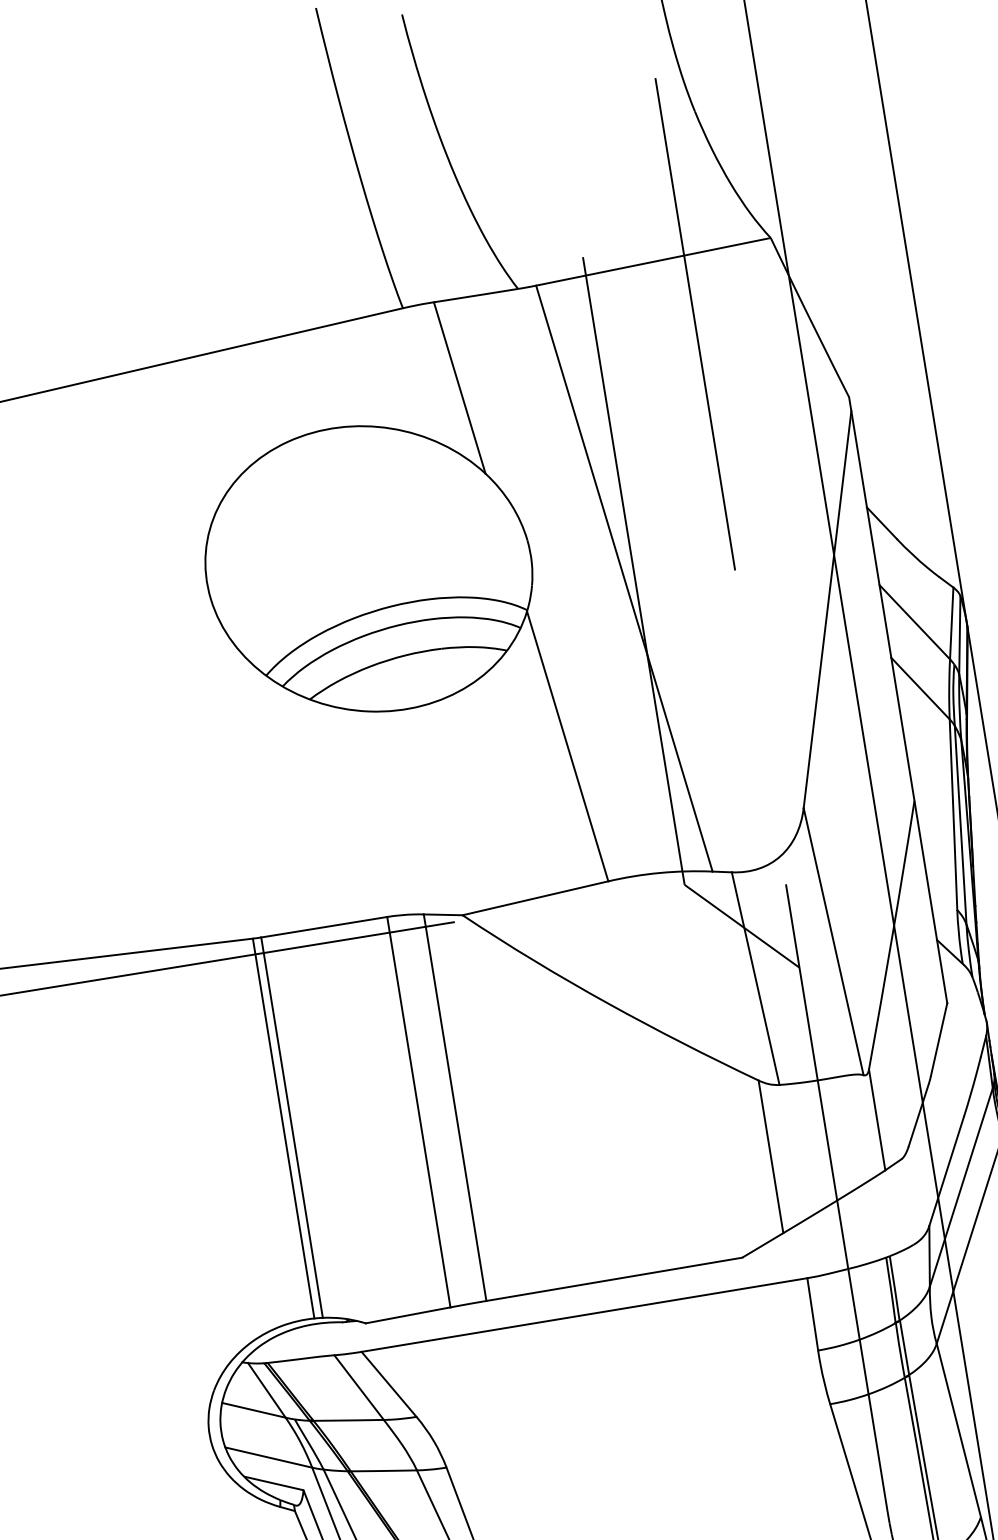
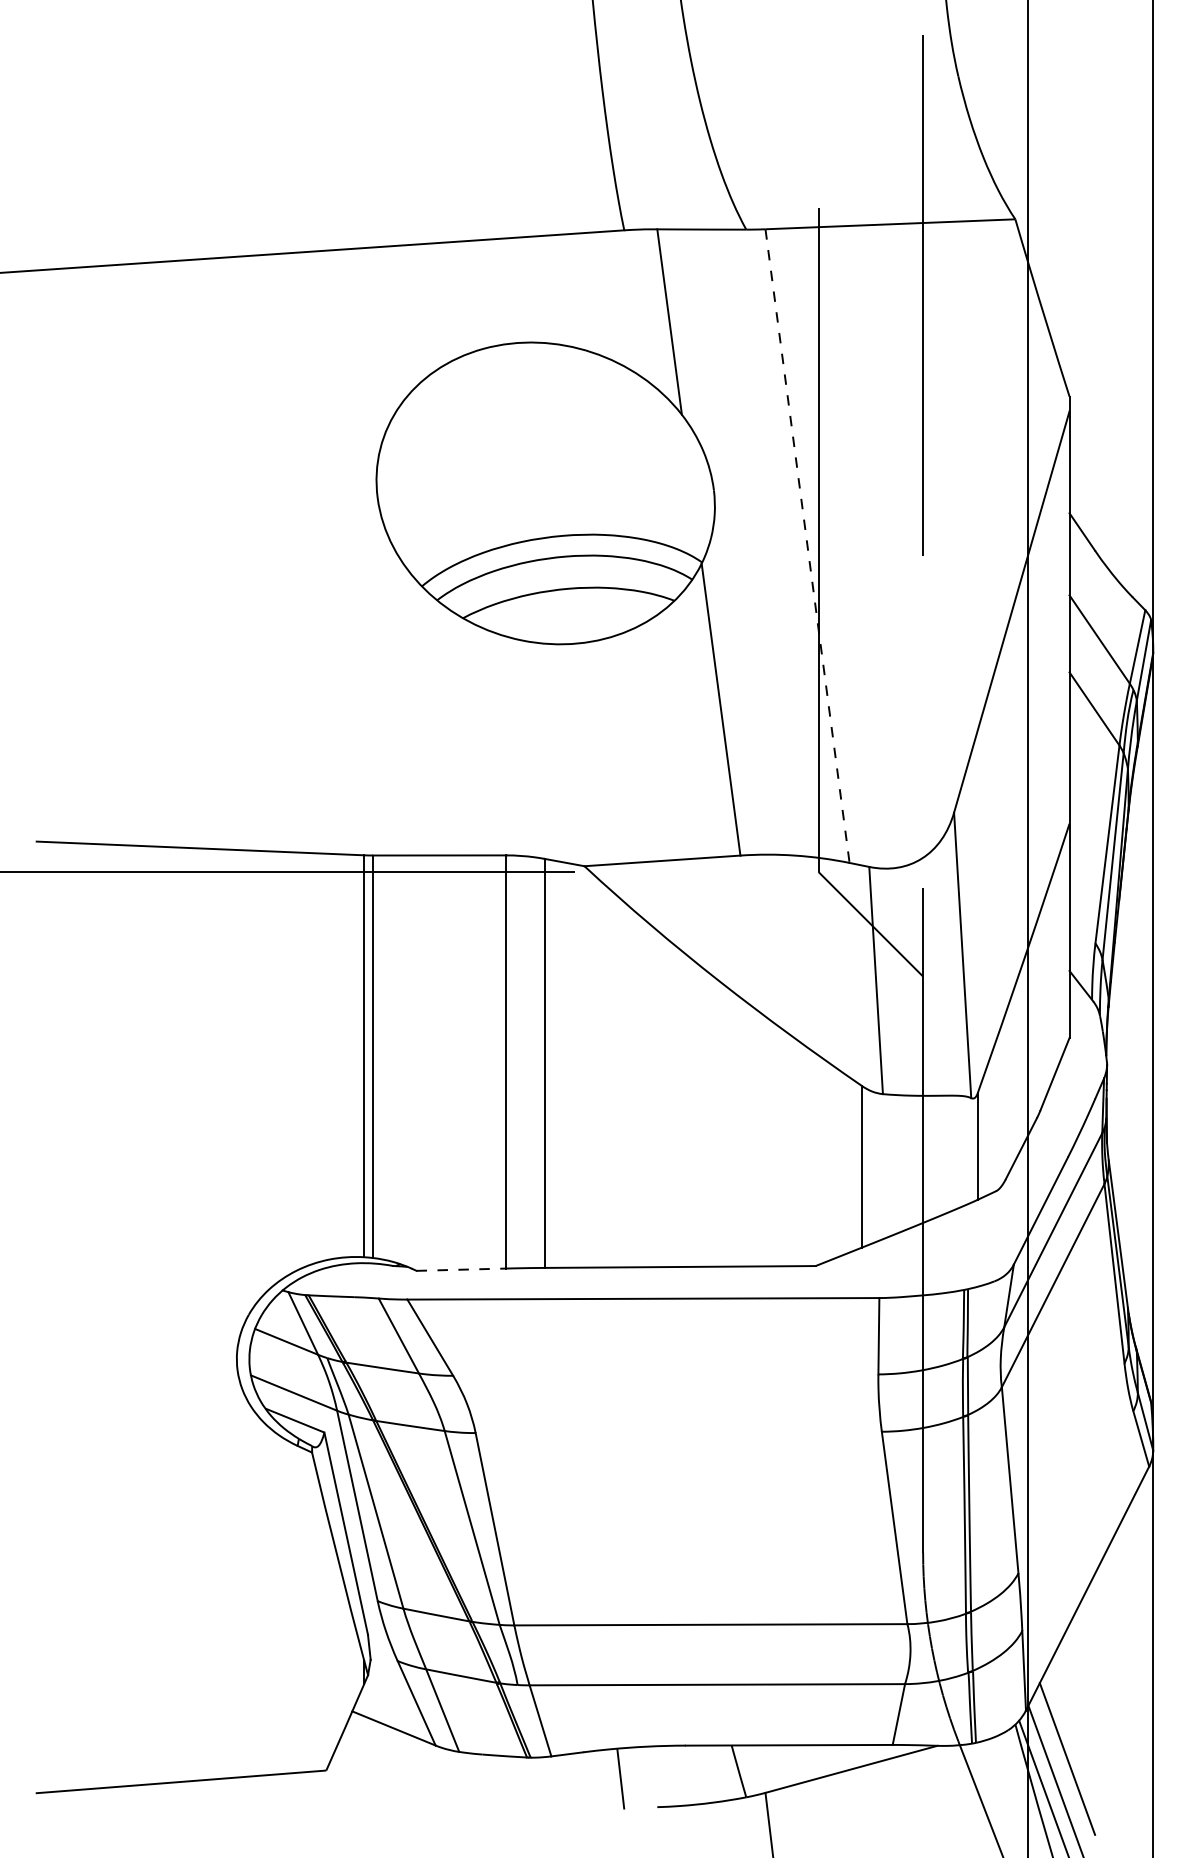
line: (624, 578) -> (807, 546), solid -> dashed
line: (408, 1315) -> (461, 1269), solid -> dashed

